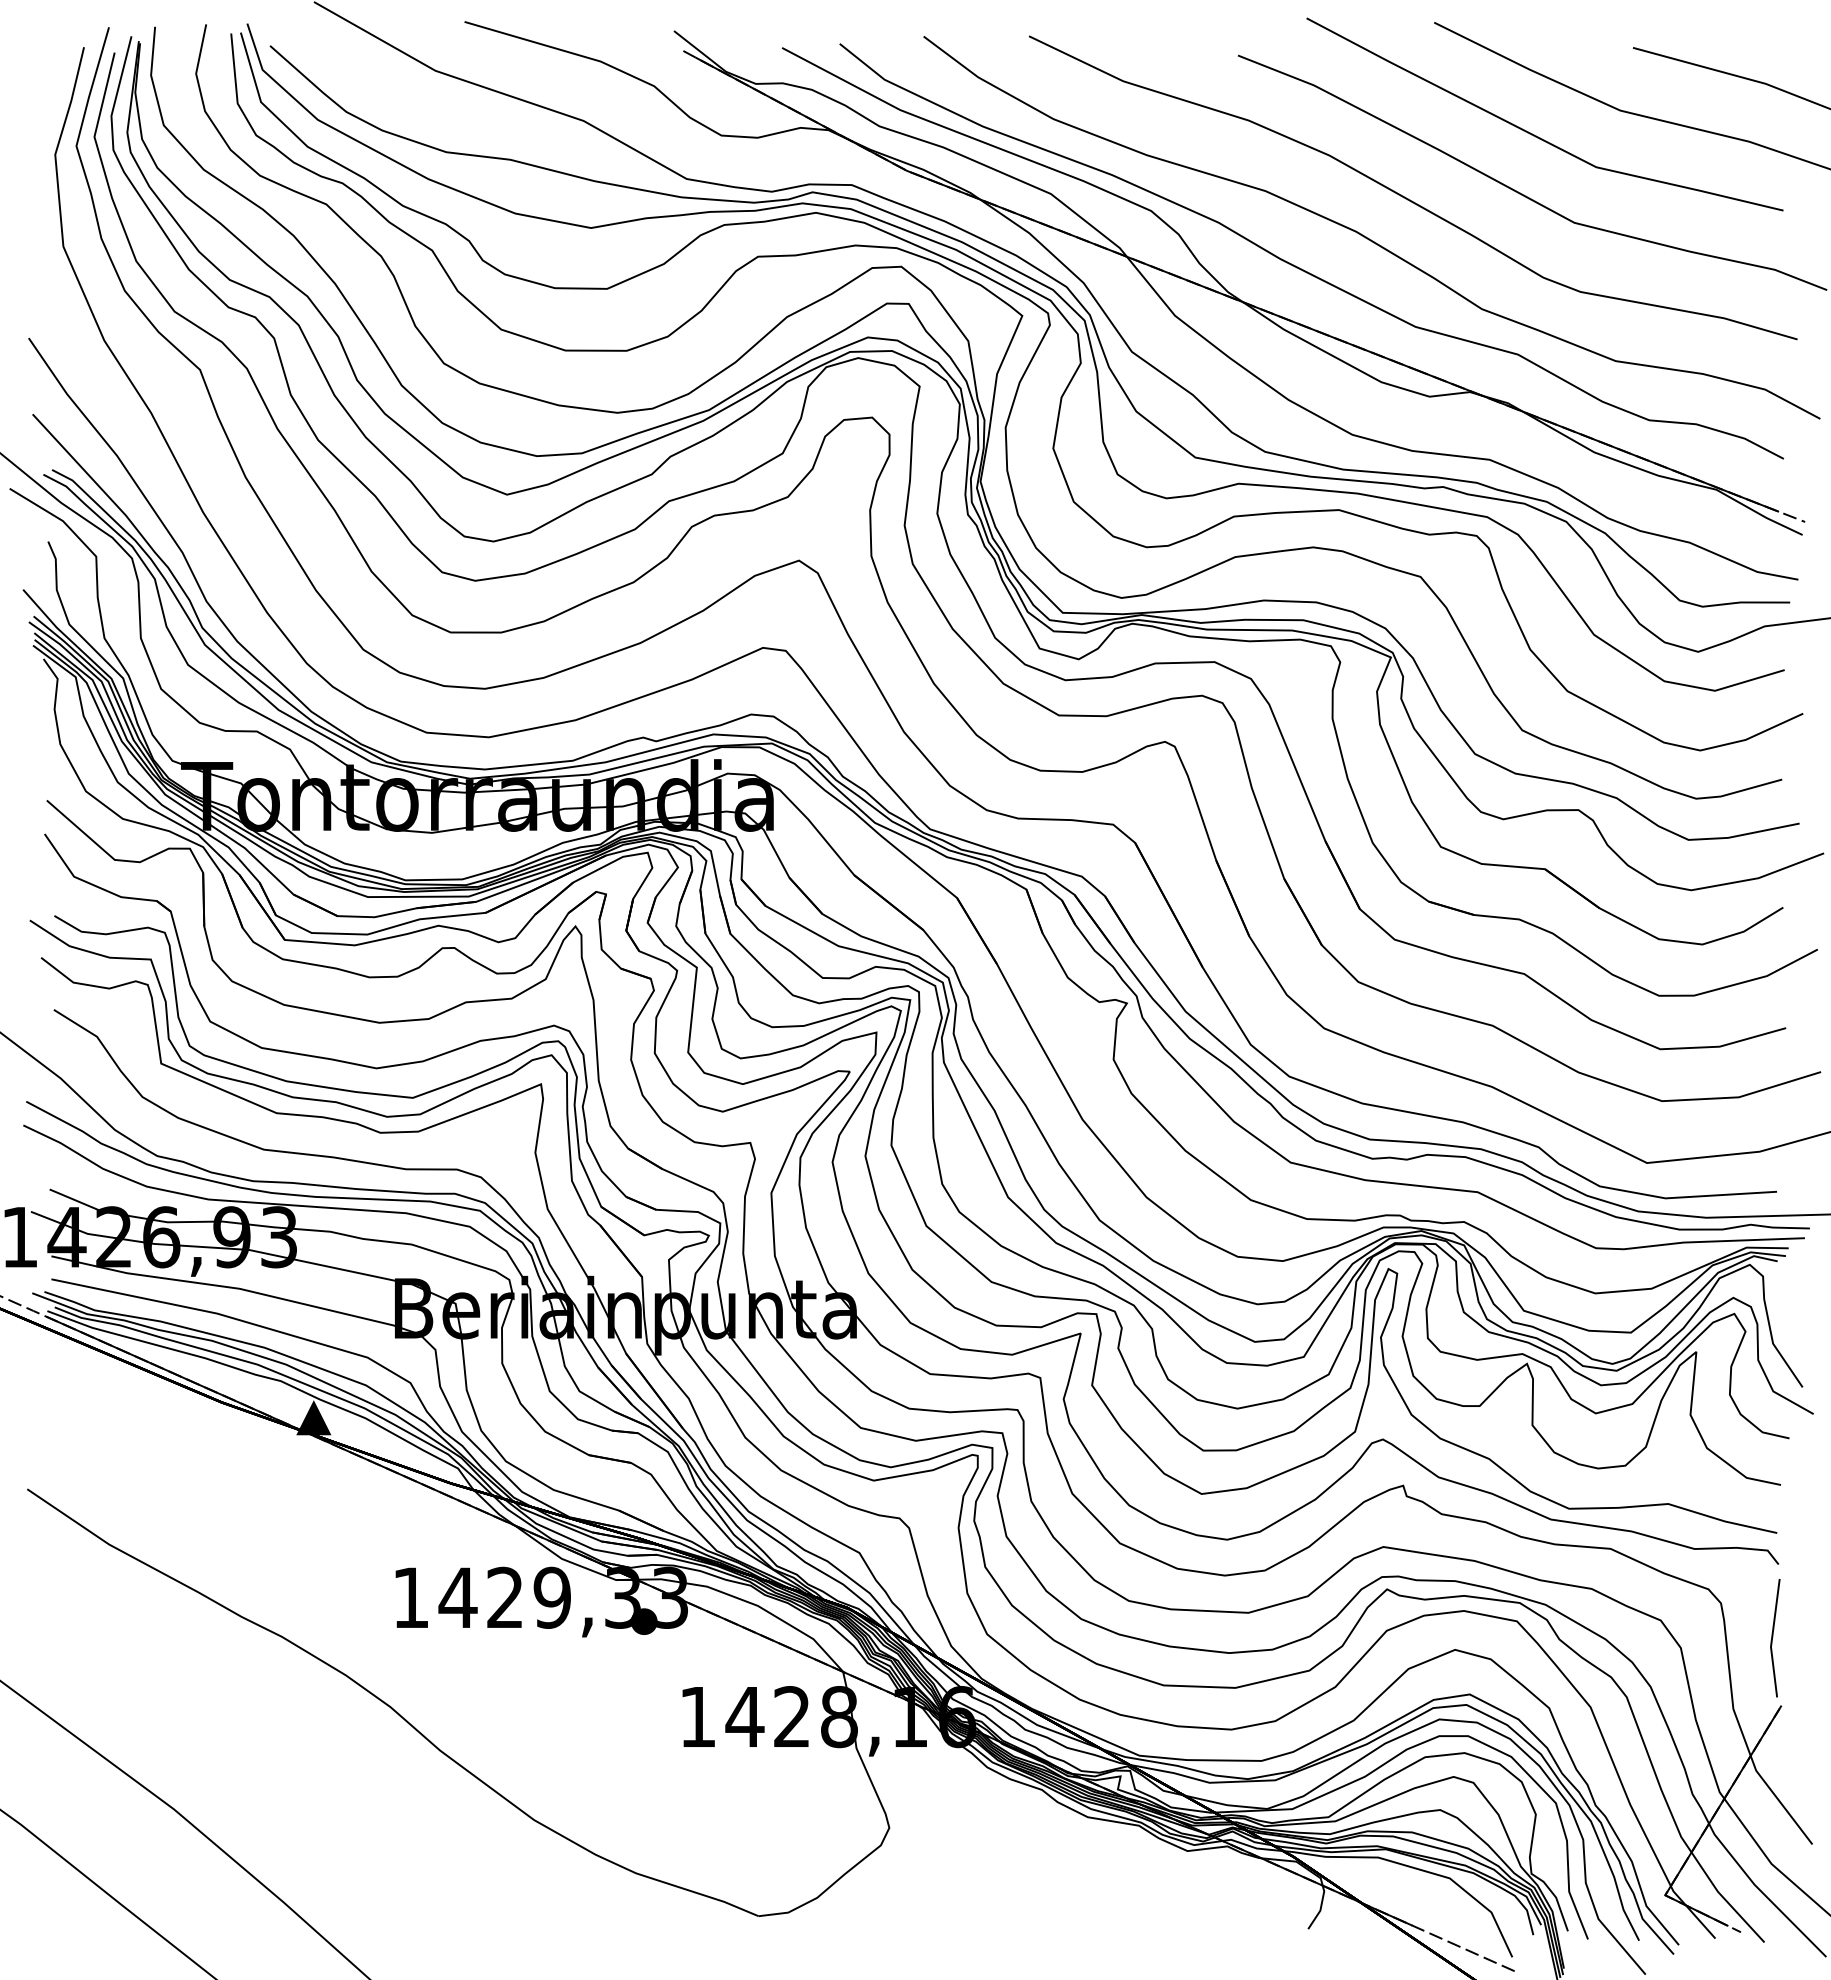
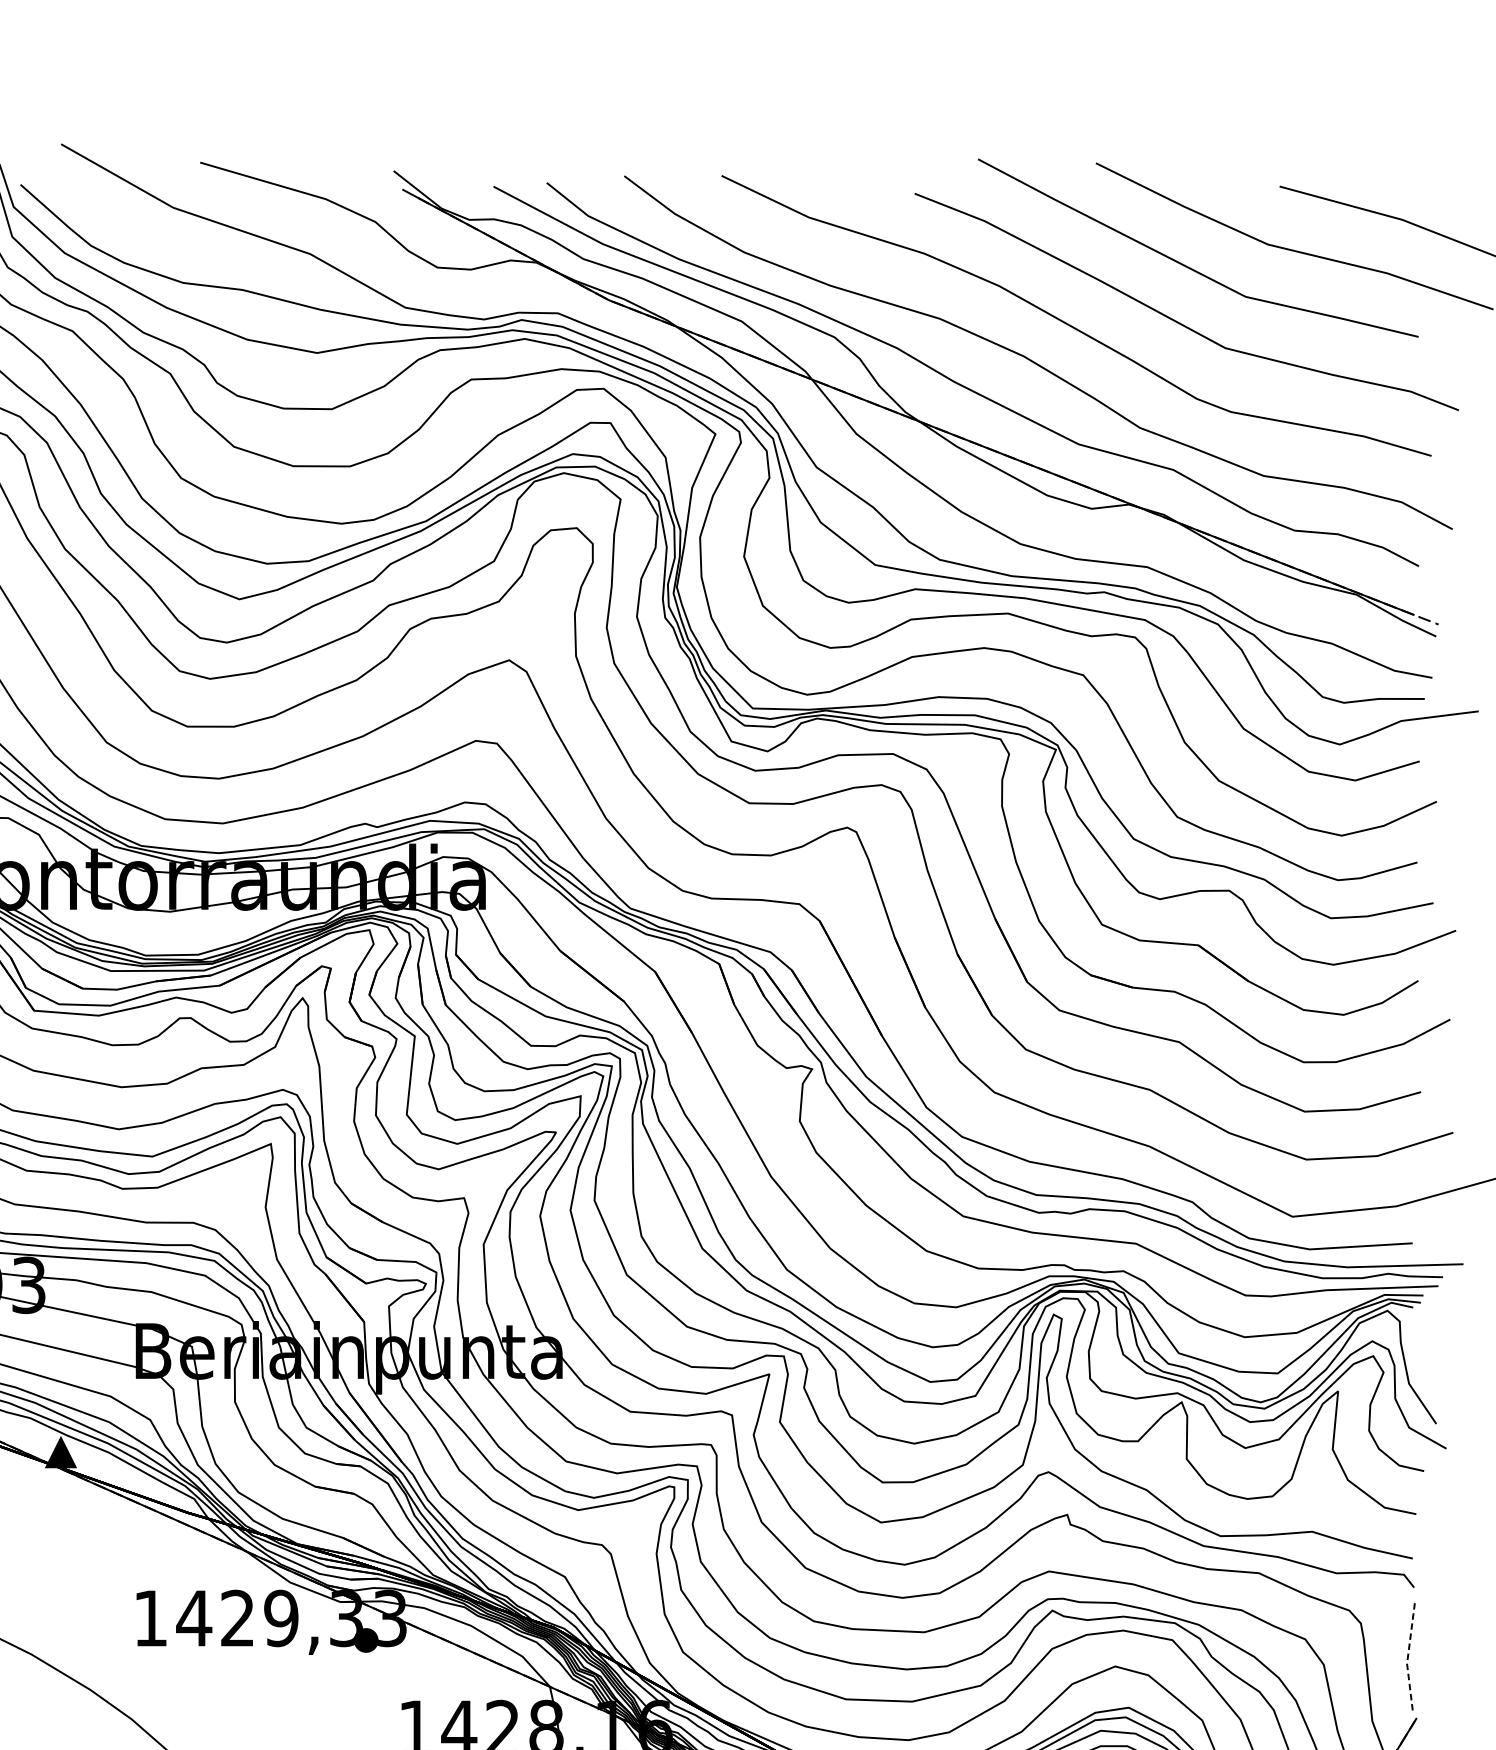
line: (1772, 1638) -> (1408, 1655), solid -> dashed

